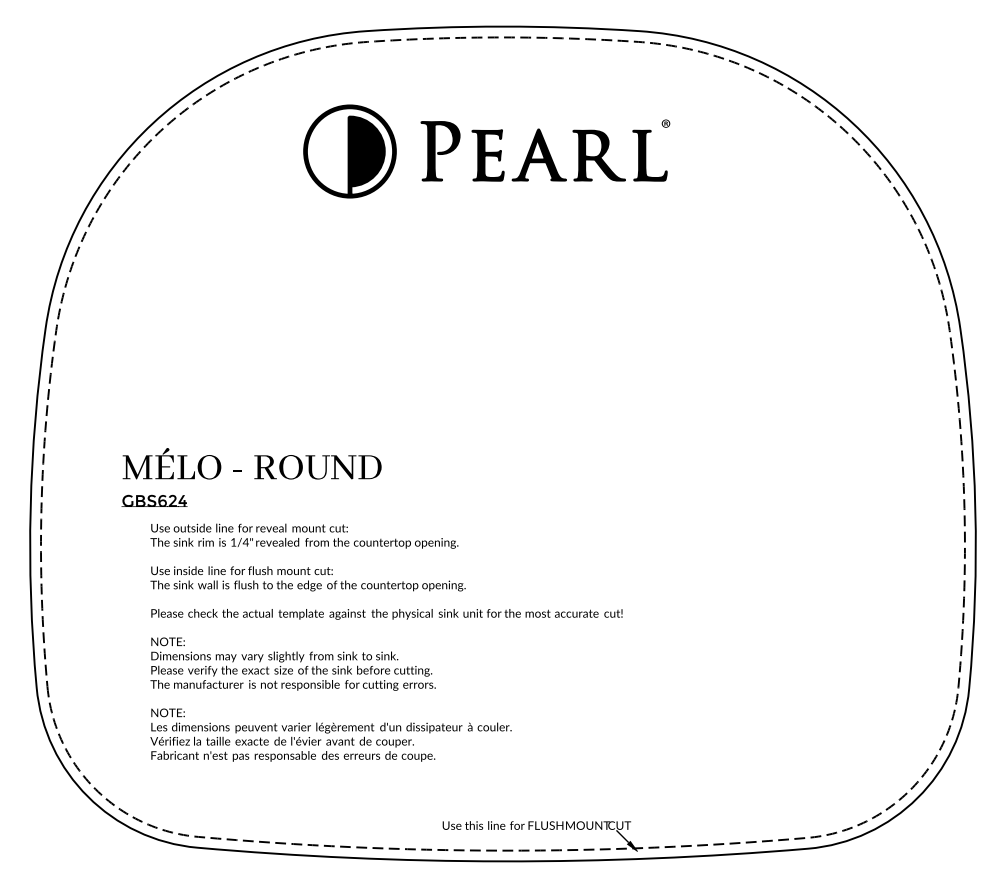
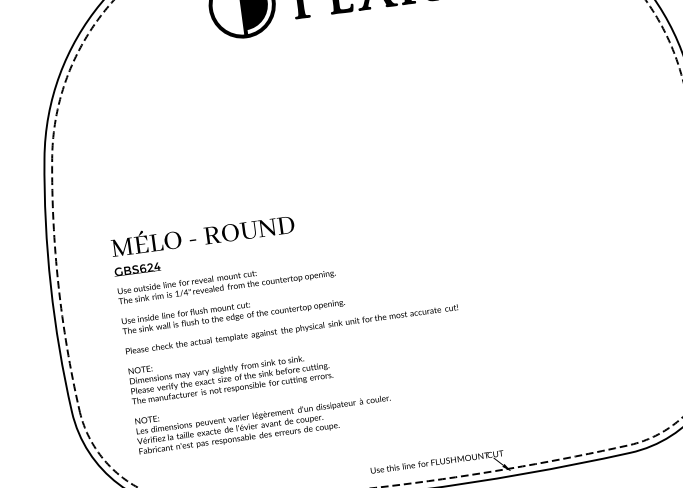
text: (386, 642) -> (294, 349), moved

